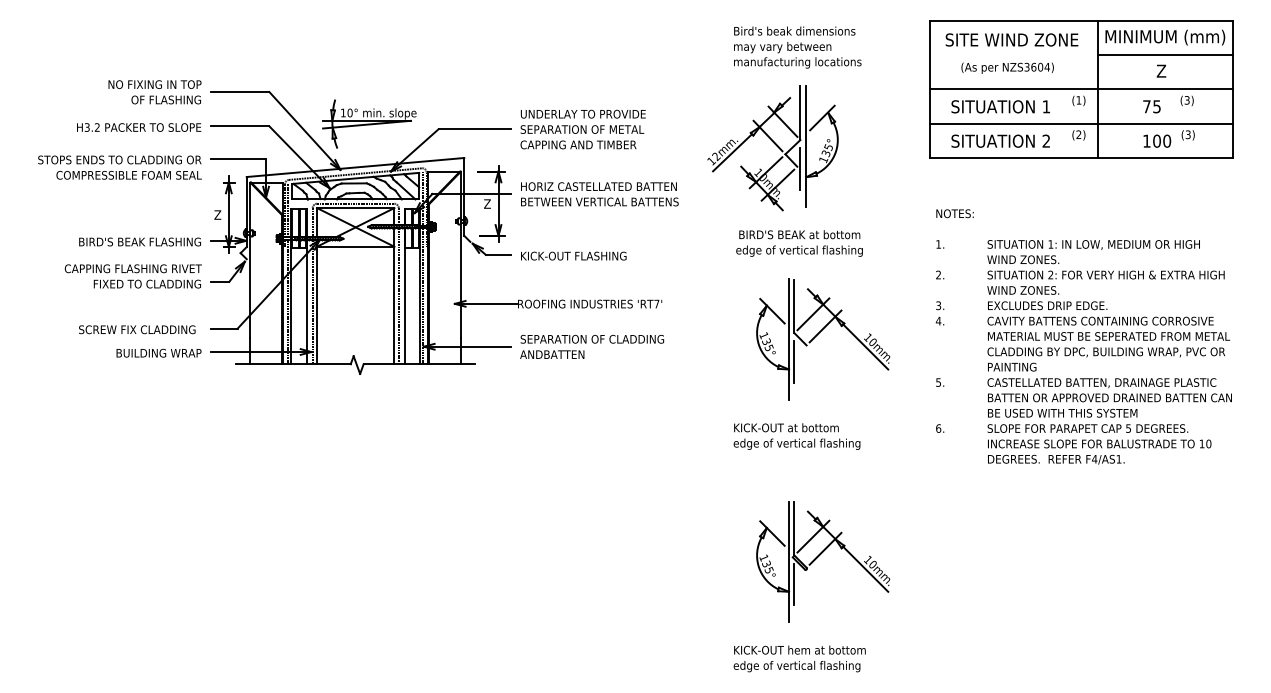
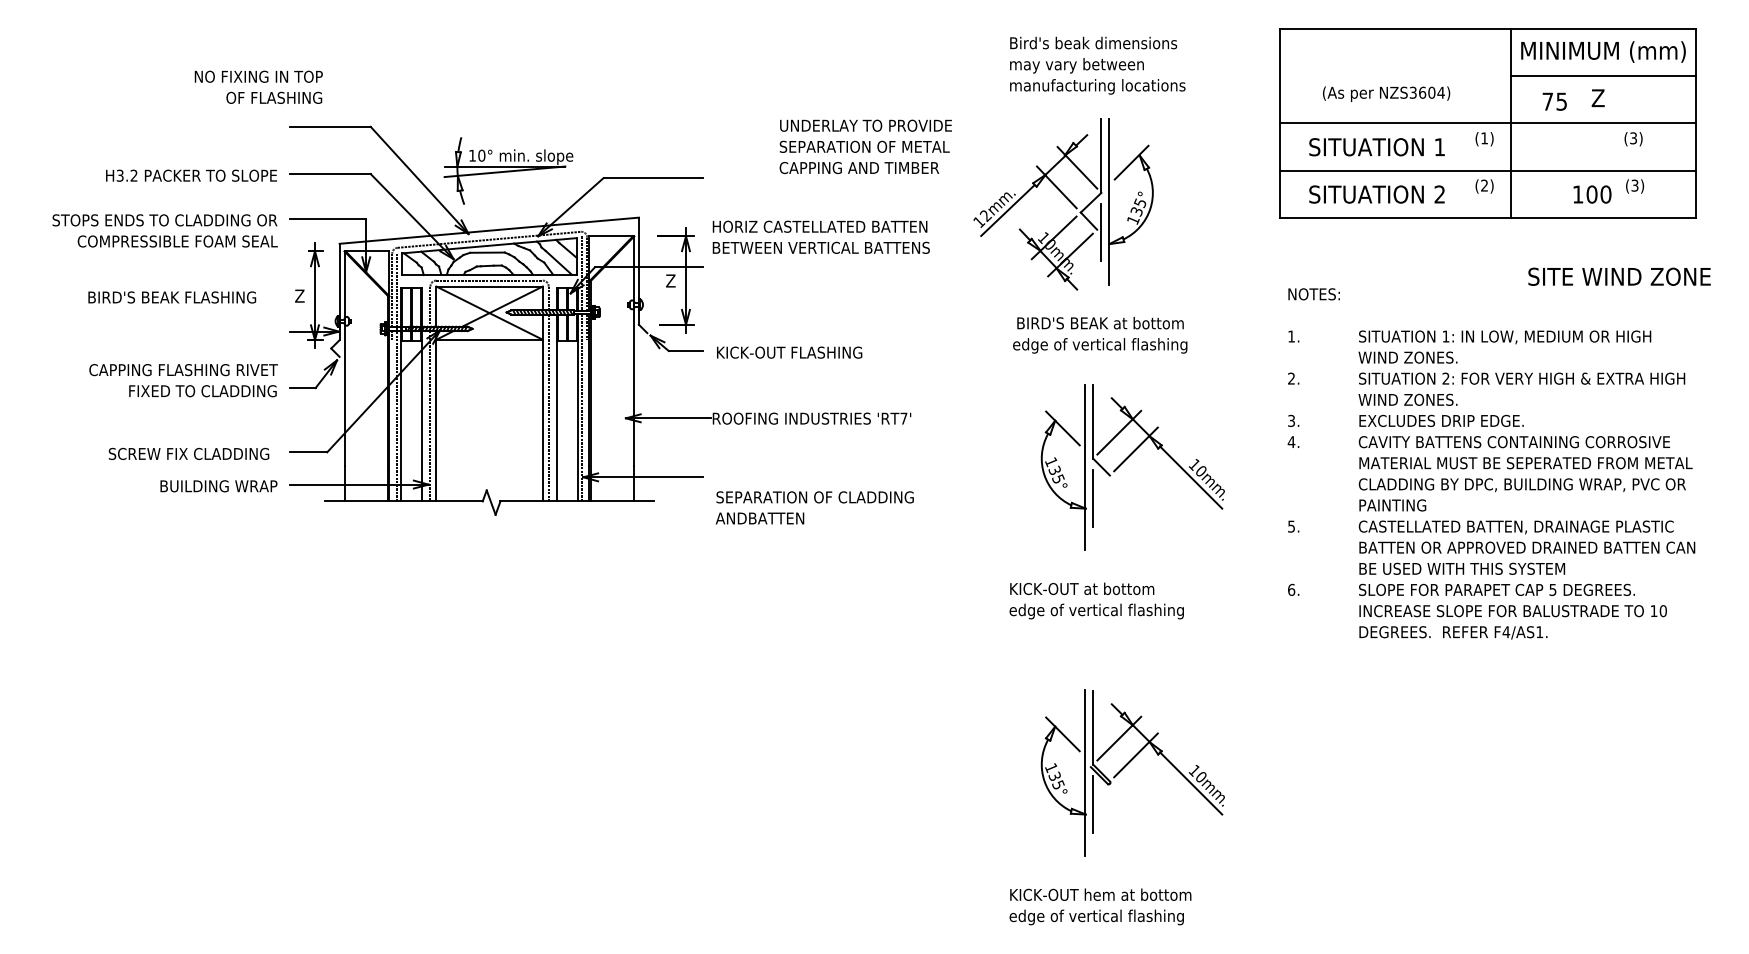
text: (1011, 39) -> (1618, 276), moved
text: (154, 92) -> (258, 87), moved
text: (1151, 106) -> (1554, 101), moved
text: (582, 129) -> (864, 146), moved
text: (599, 194) -> (820, 237), moved
text: (139, 241) -> (171, 296), moved
text: (592, 346) -> (815, 507), moved

